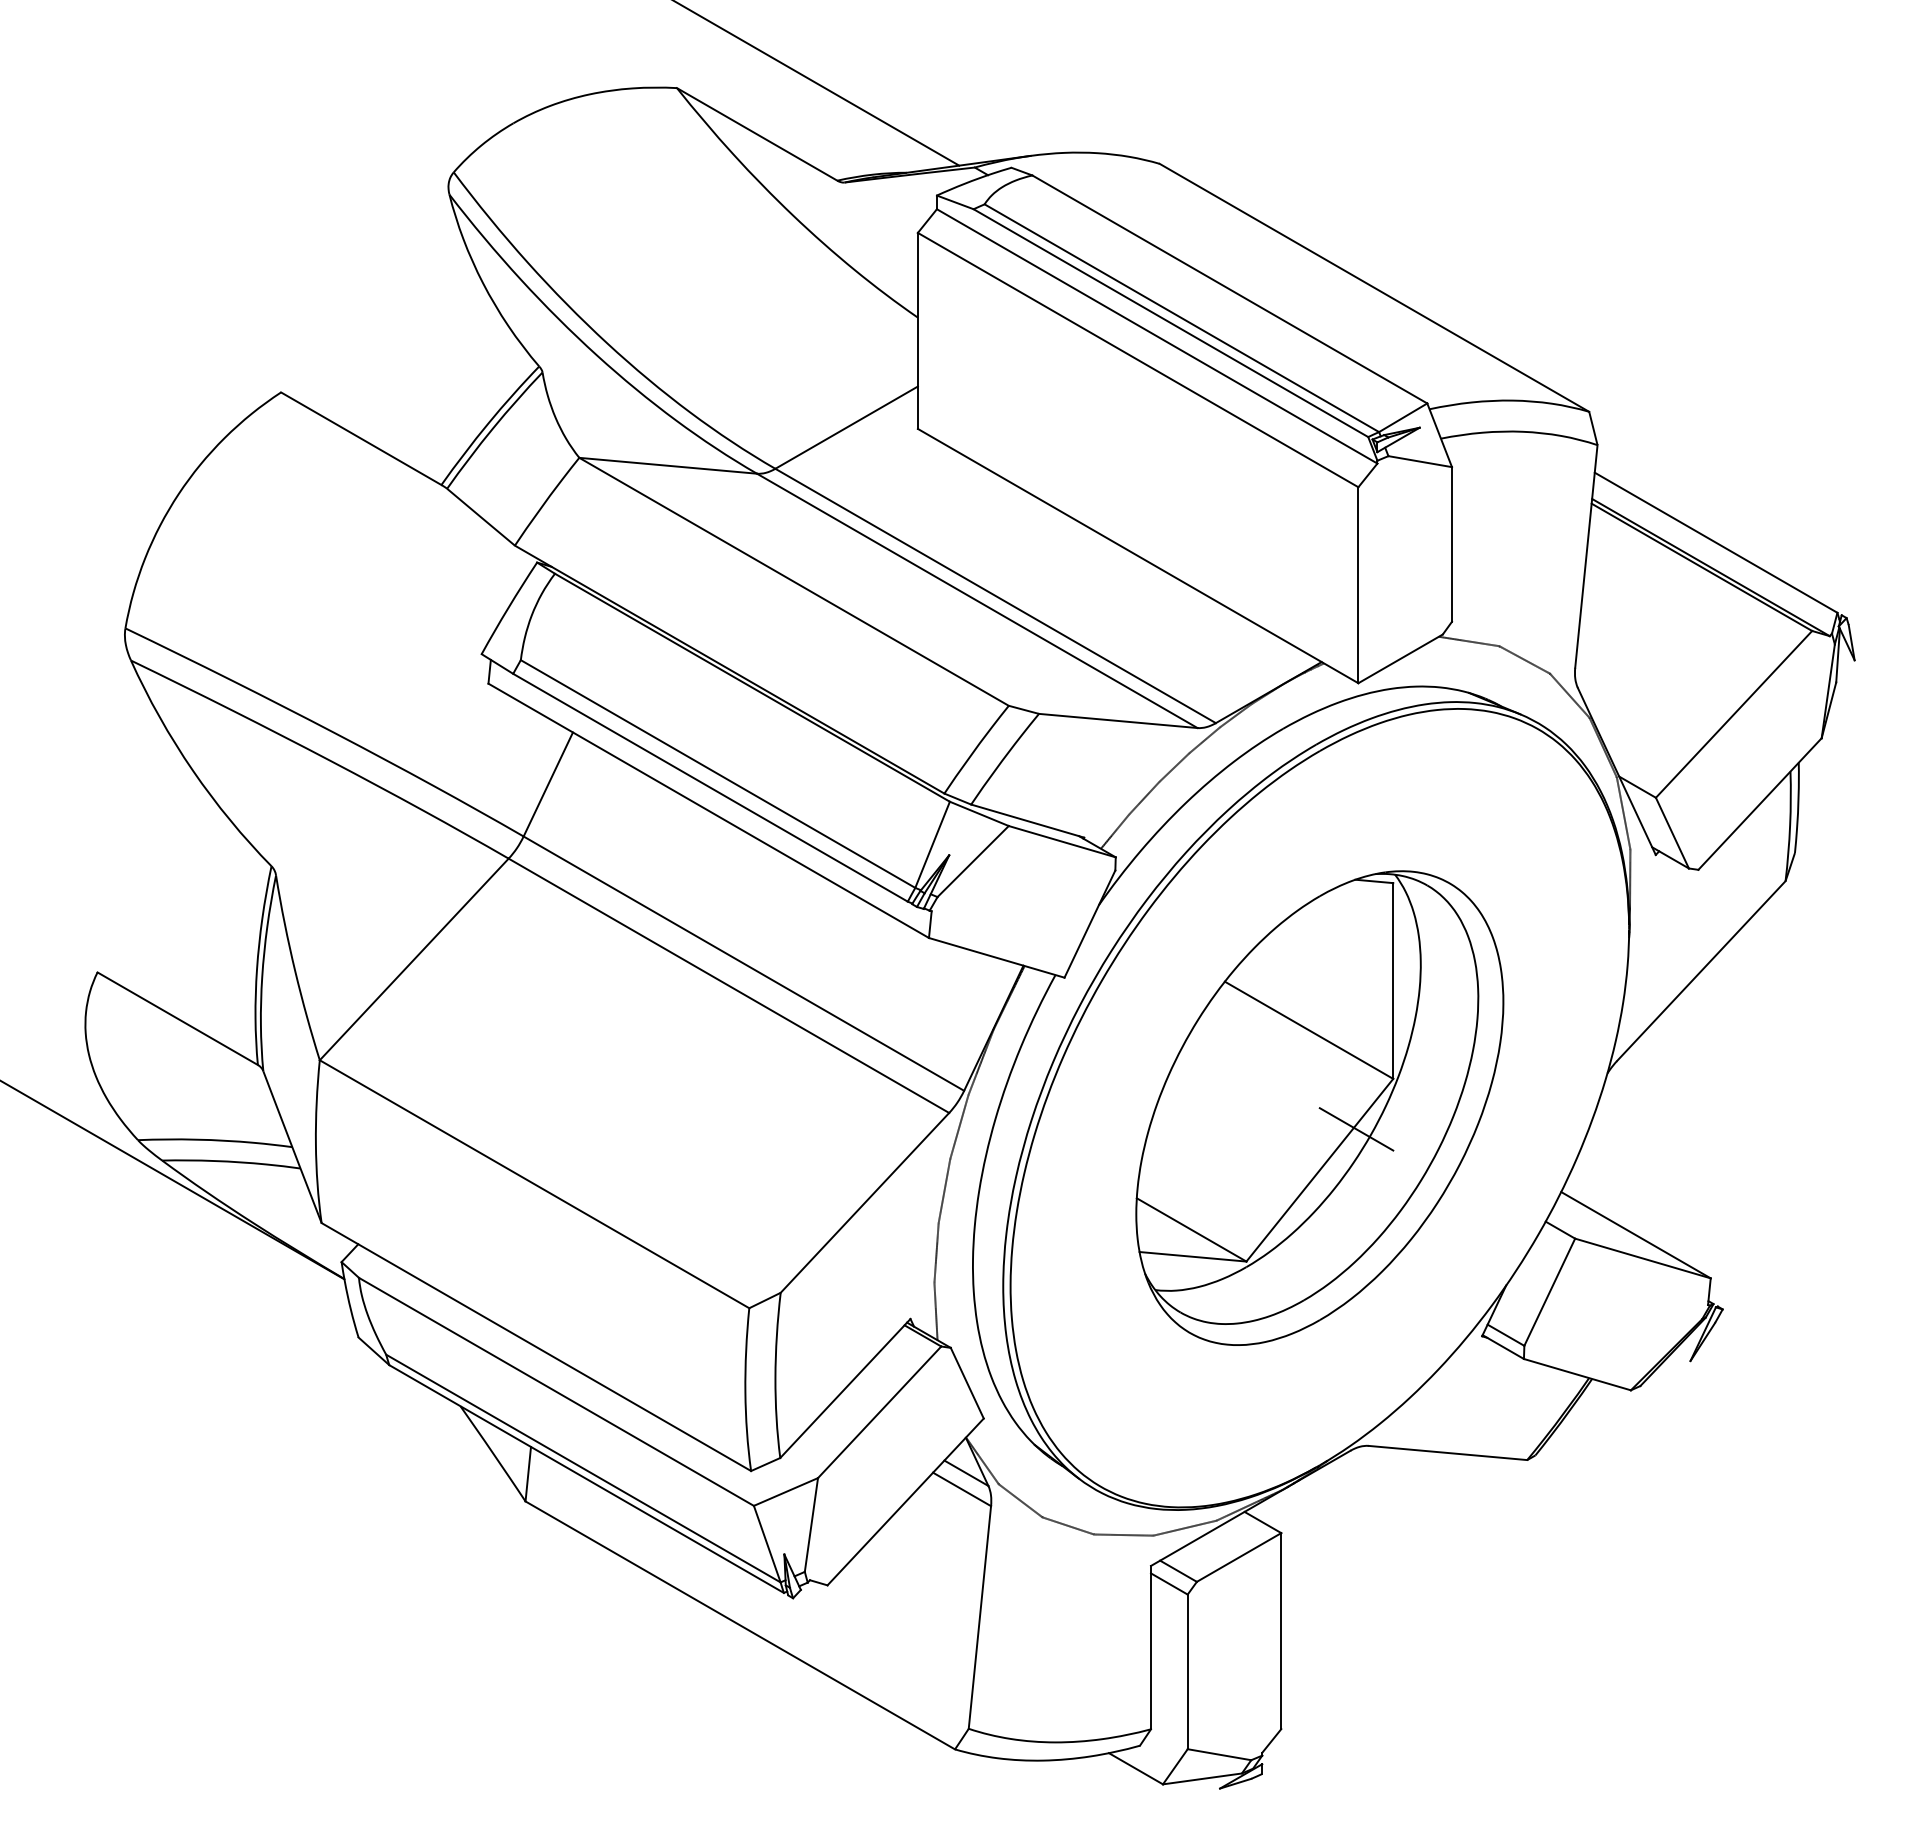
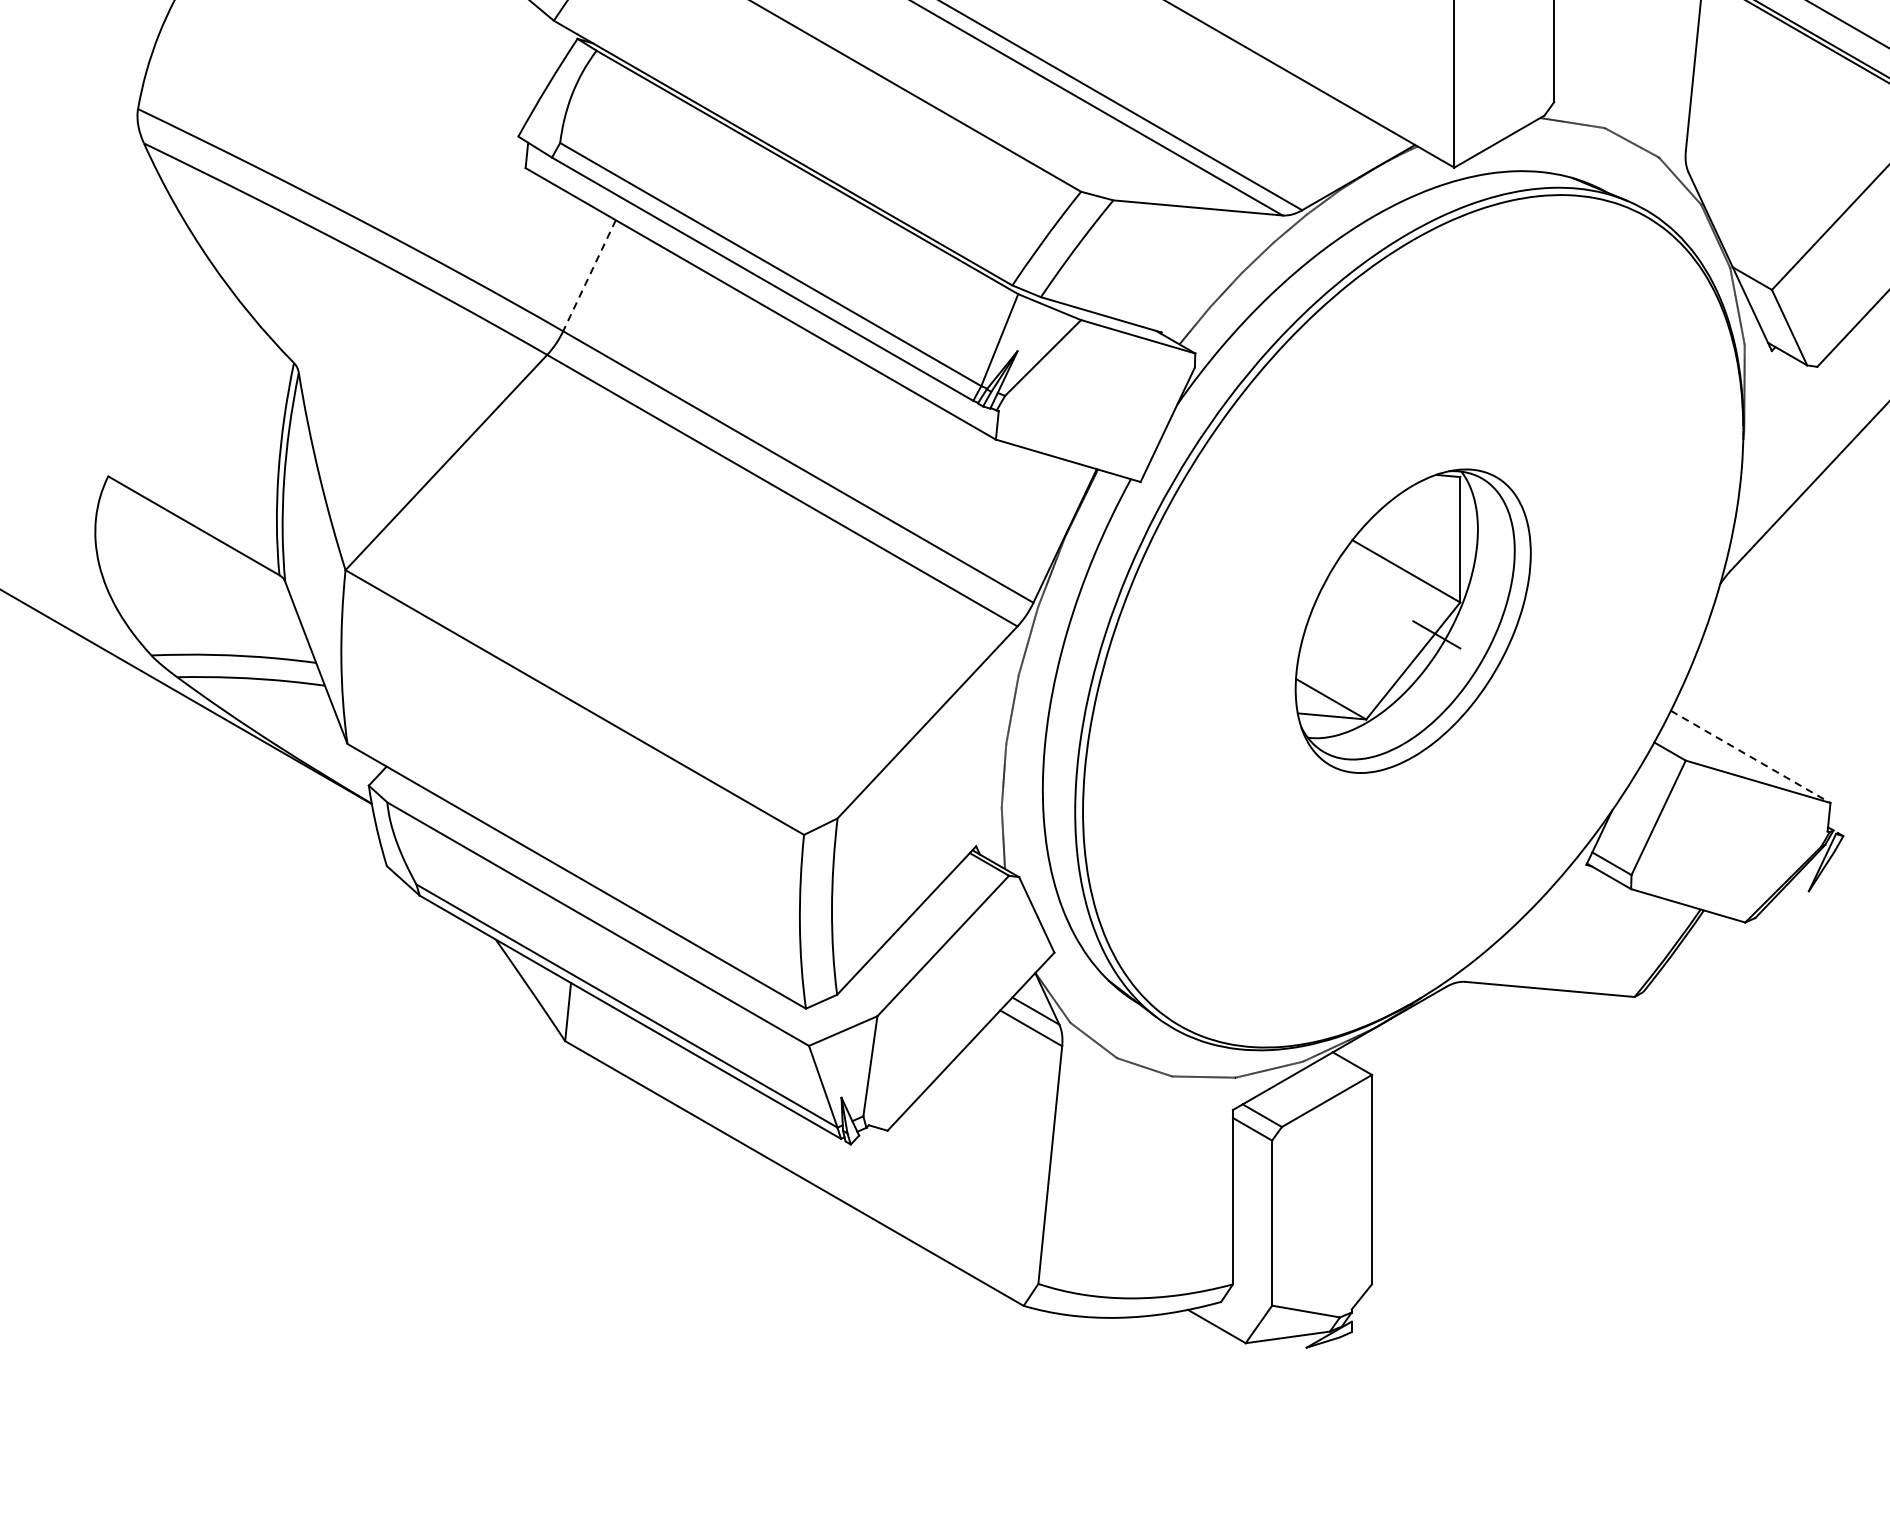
line: (548, 784) -> (589, 275), solid -> dashed
part: (1319, 1107) -> (1412, 620), size x0.6
line: (1636, 1235) -> (1751, 757), solid -> dashed

